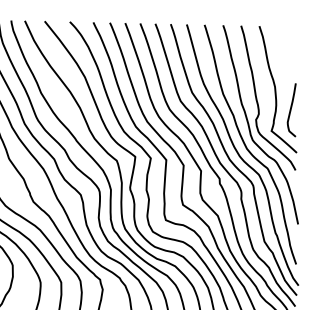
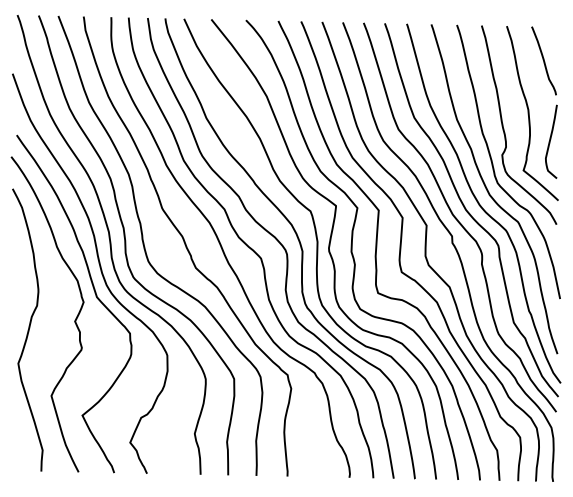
curve: (286, 51) -> (543, 60), added

